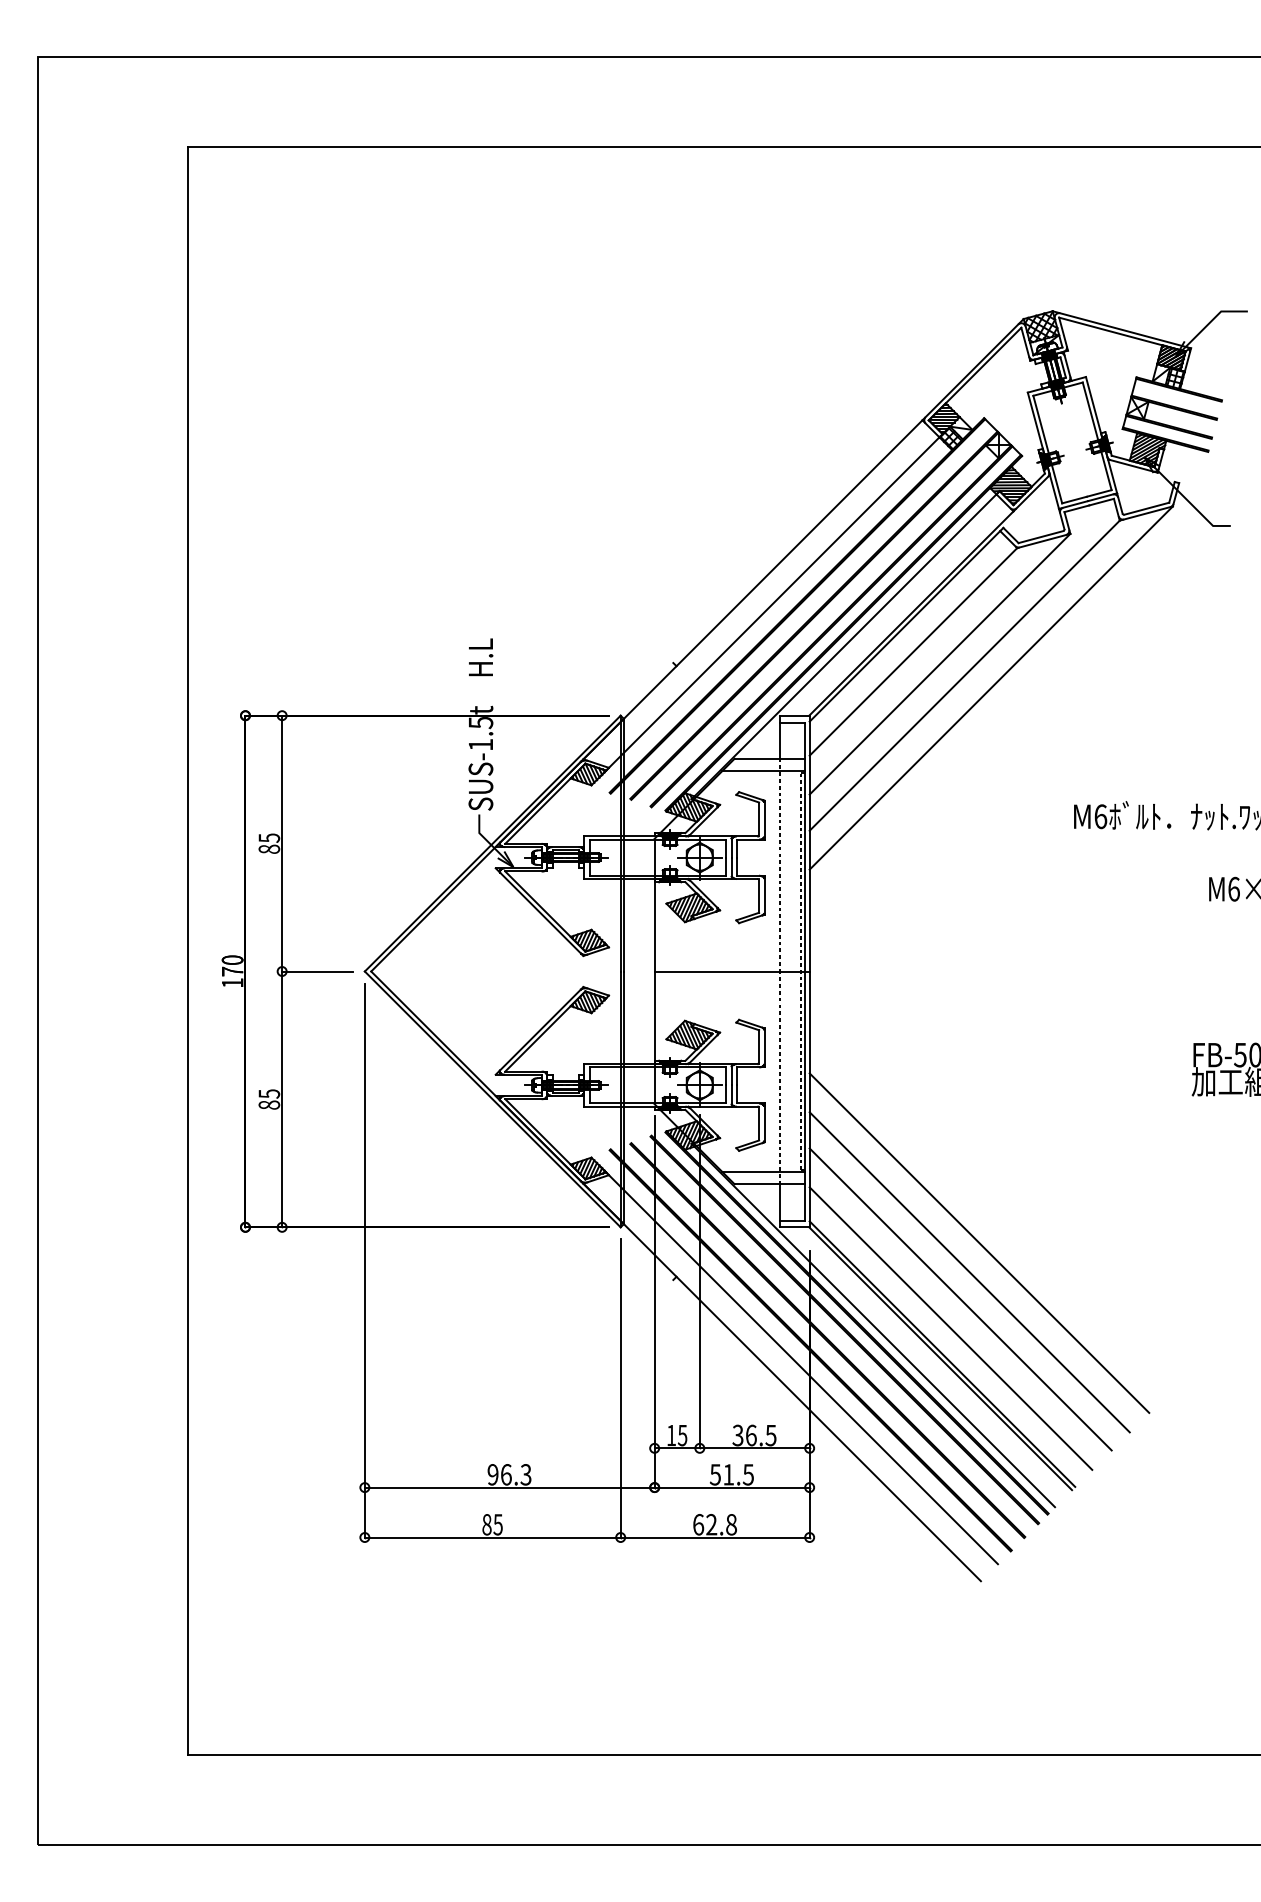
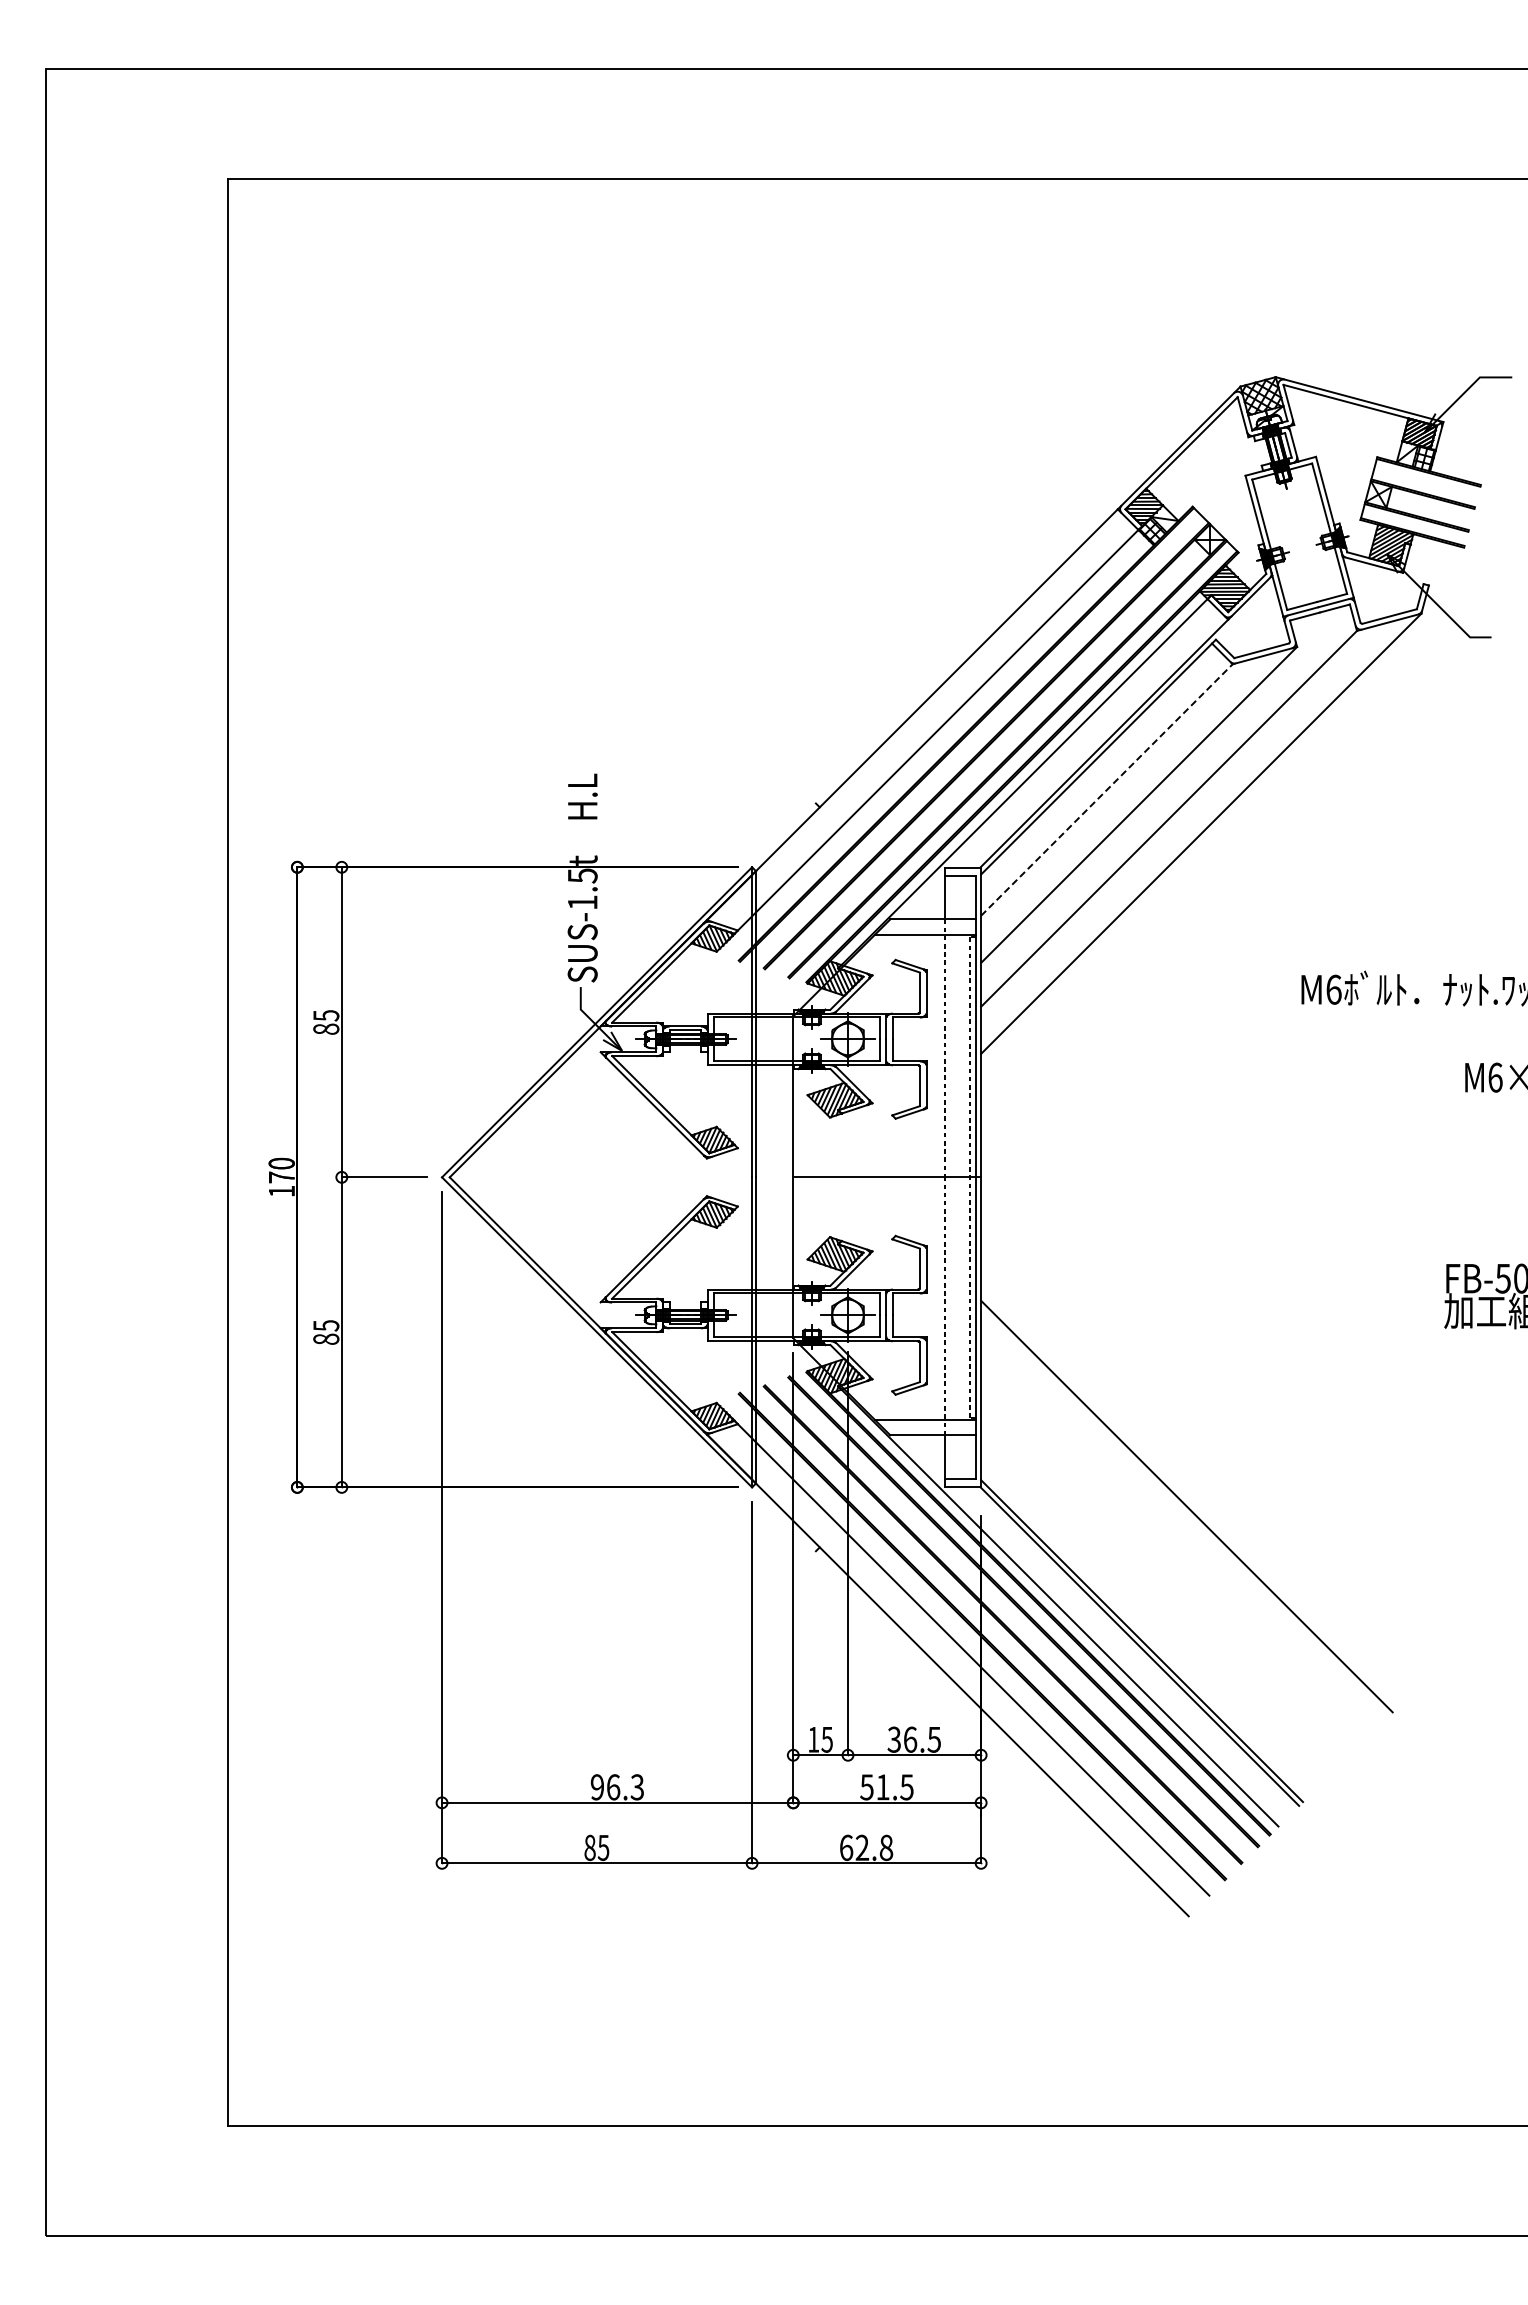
line: (913, 652) -> (1106, 790), solid -> dashed
line: (970, 1271) -> (1175, 1541), removed
line: (960, 1299) -> (1164, 1574), removed
line: (951, 1328) -> (1152, 1609), removed

